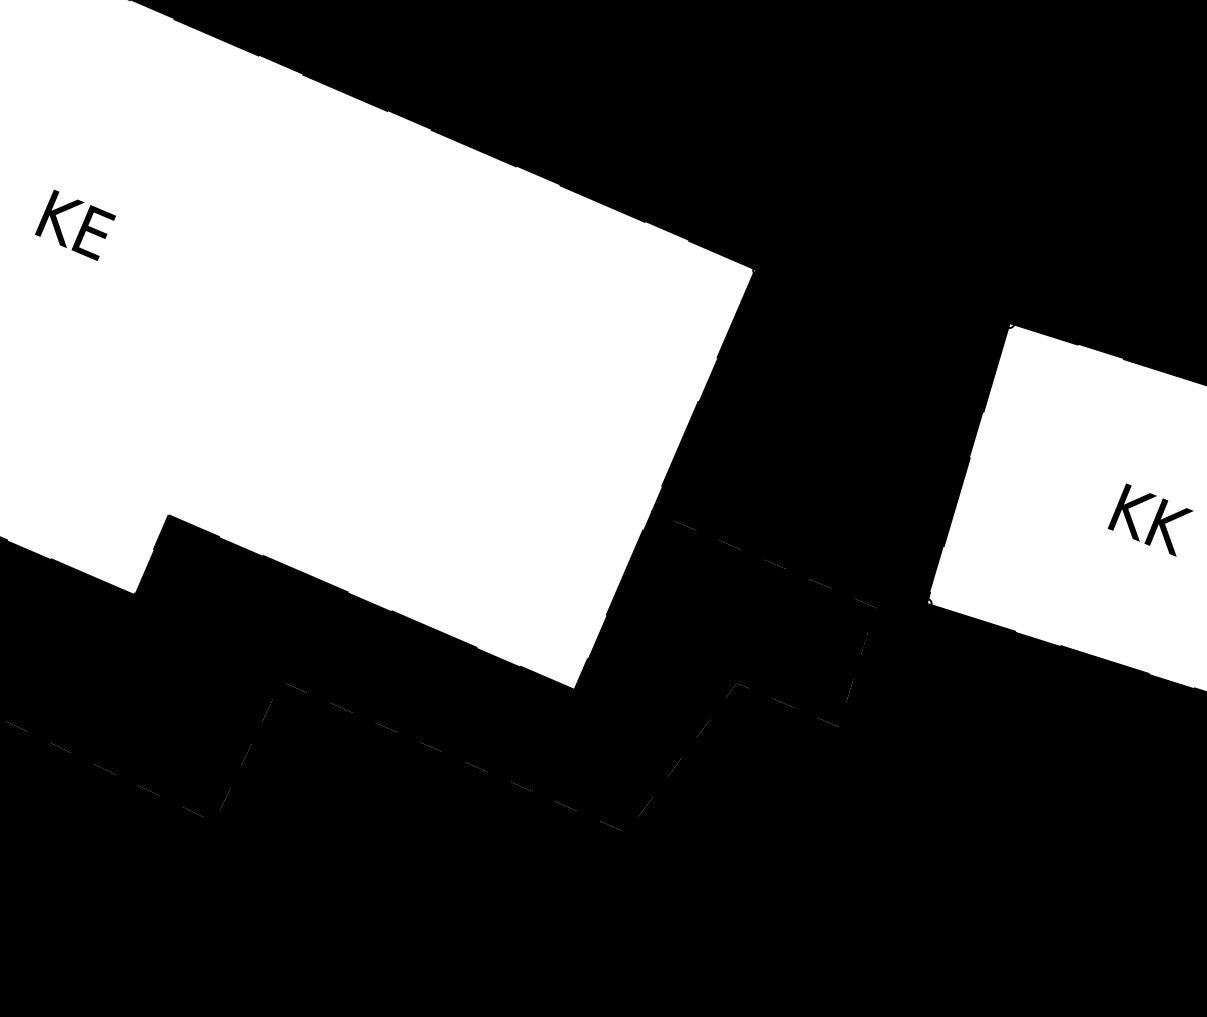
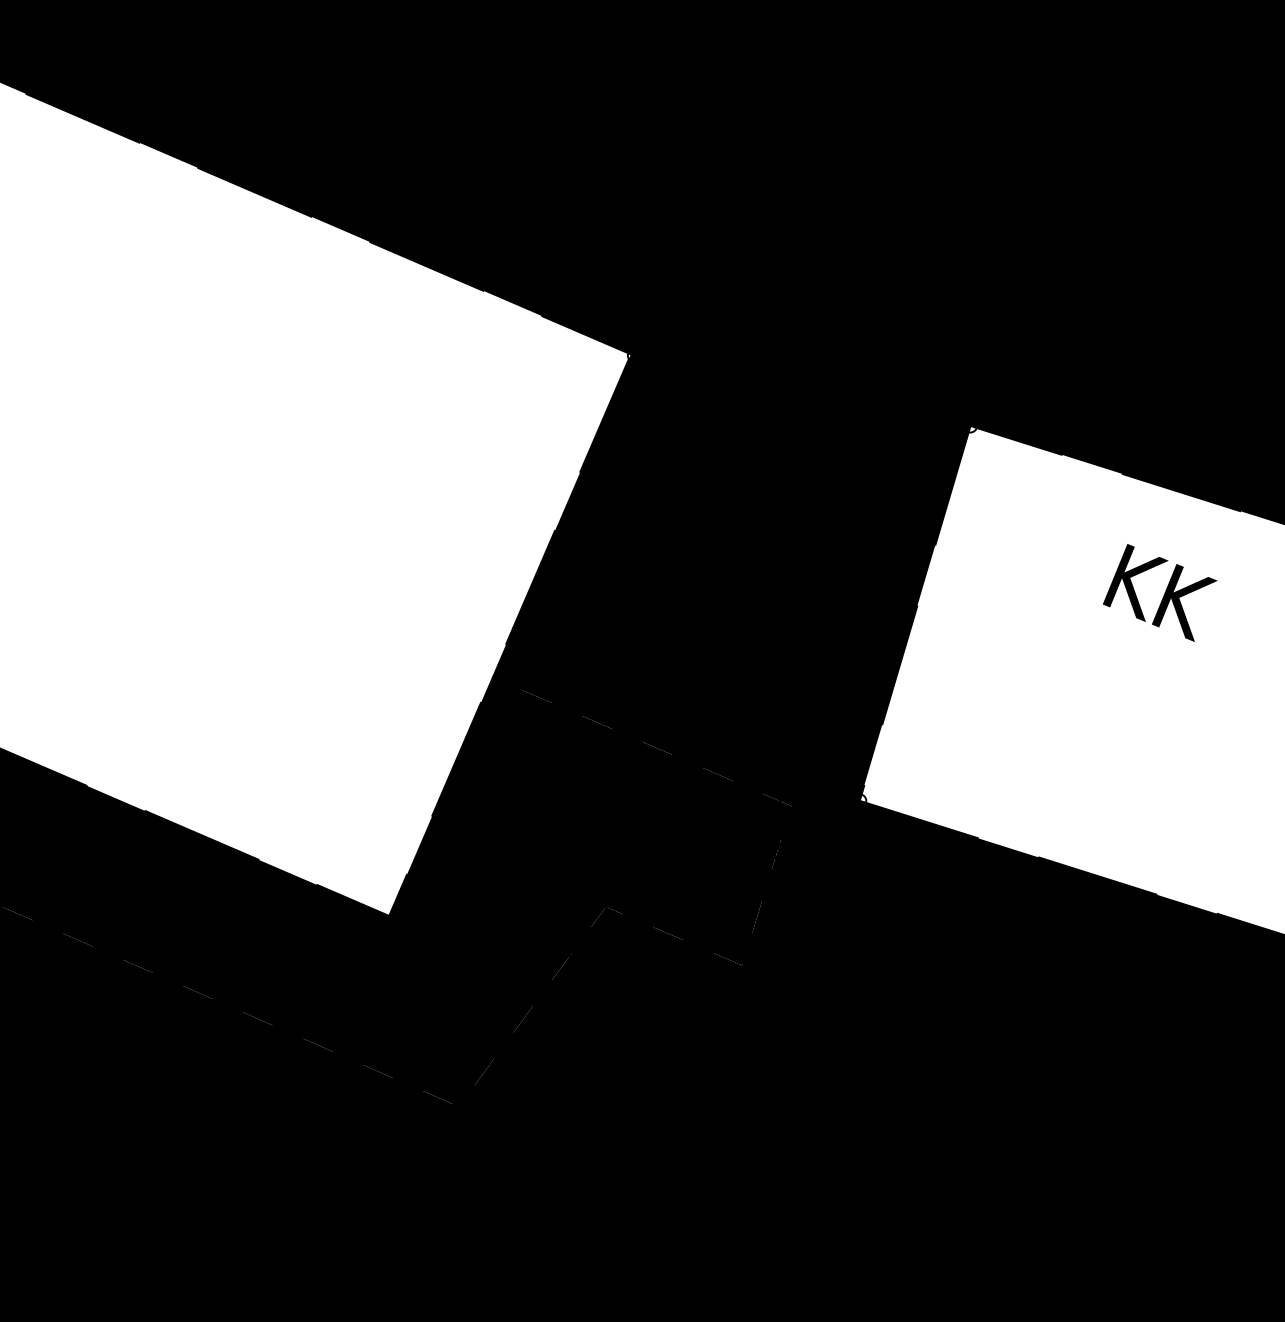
text: (1150, 519) -> (1159, 592), moved

